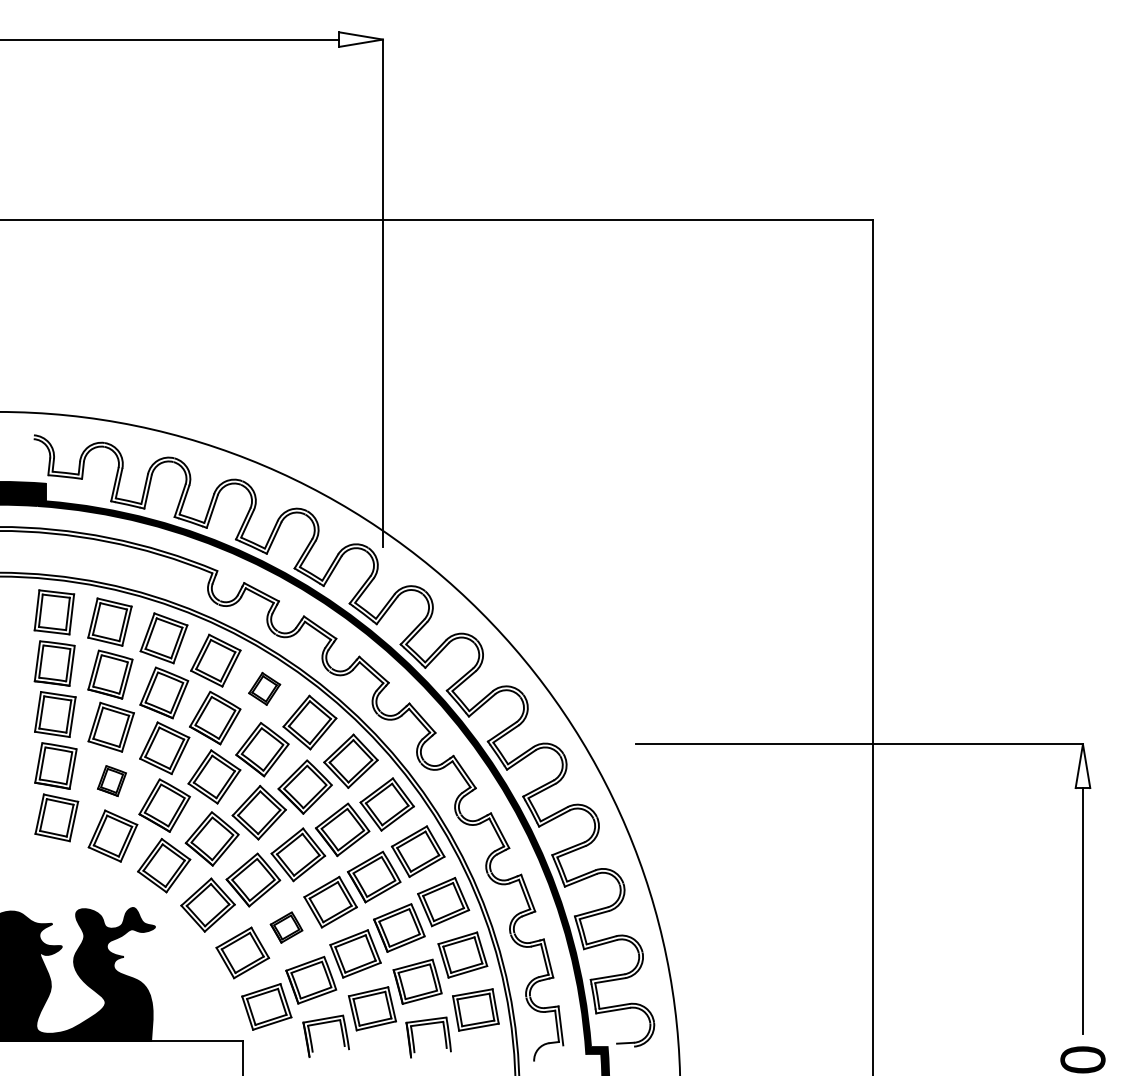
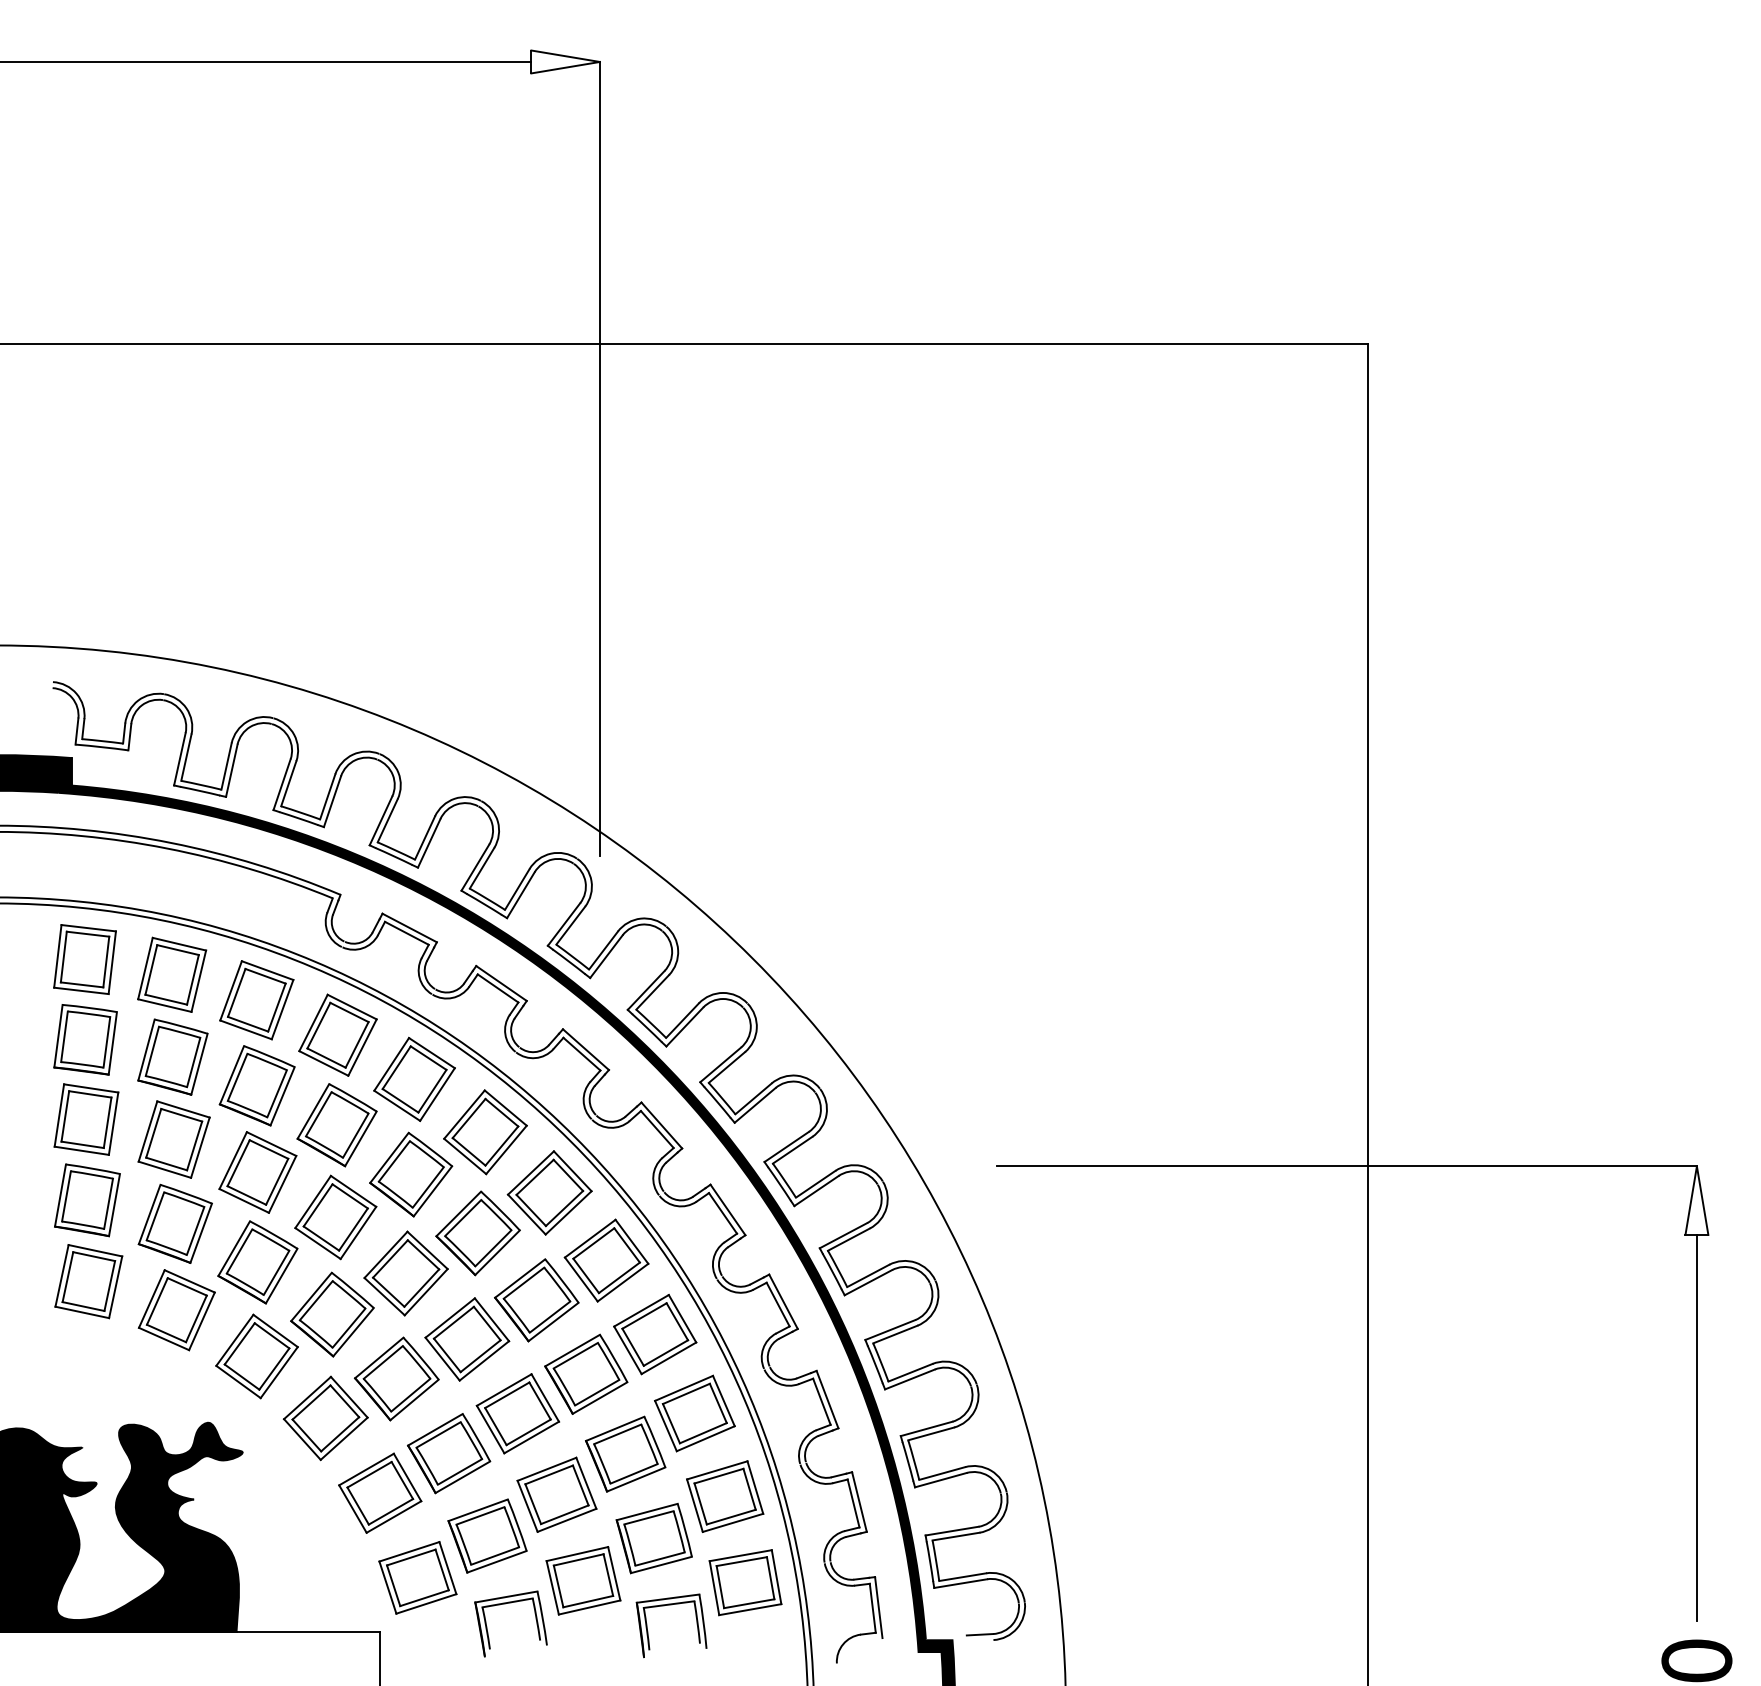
part: (264, 688) -> (414, 1078), size x1.67
part: (111, 780) -> (174, 1223), size x1.67
part: (286, 927) -> (448, 1453), size x1.67

